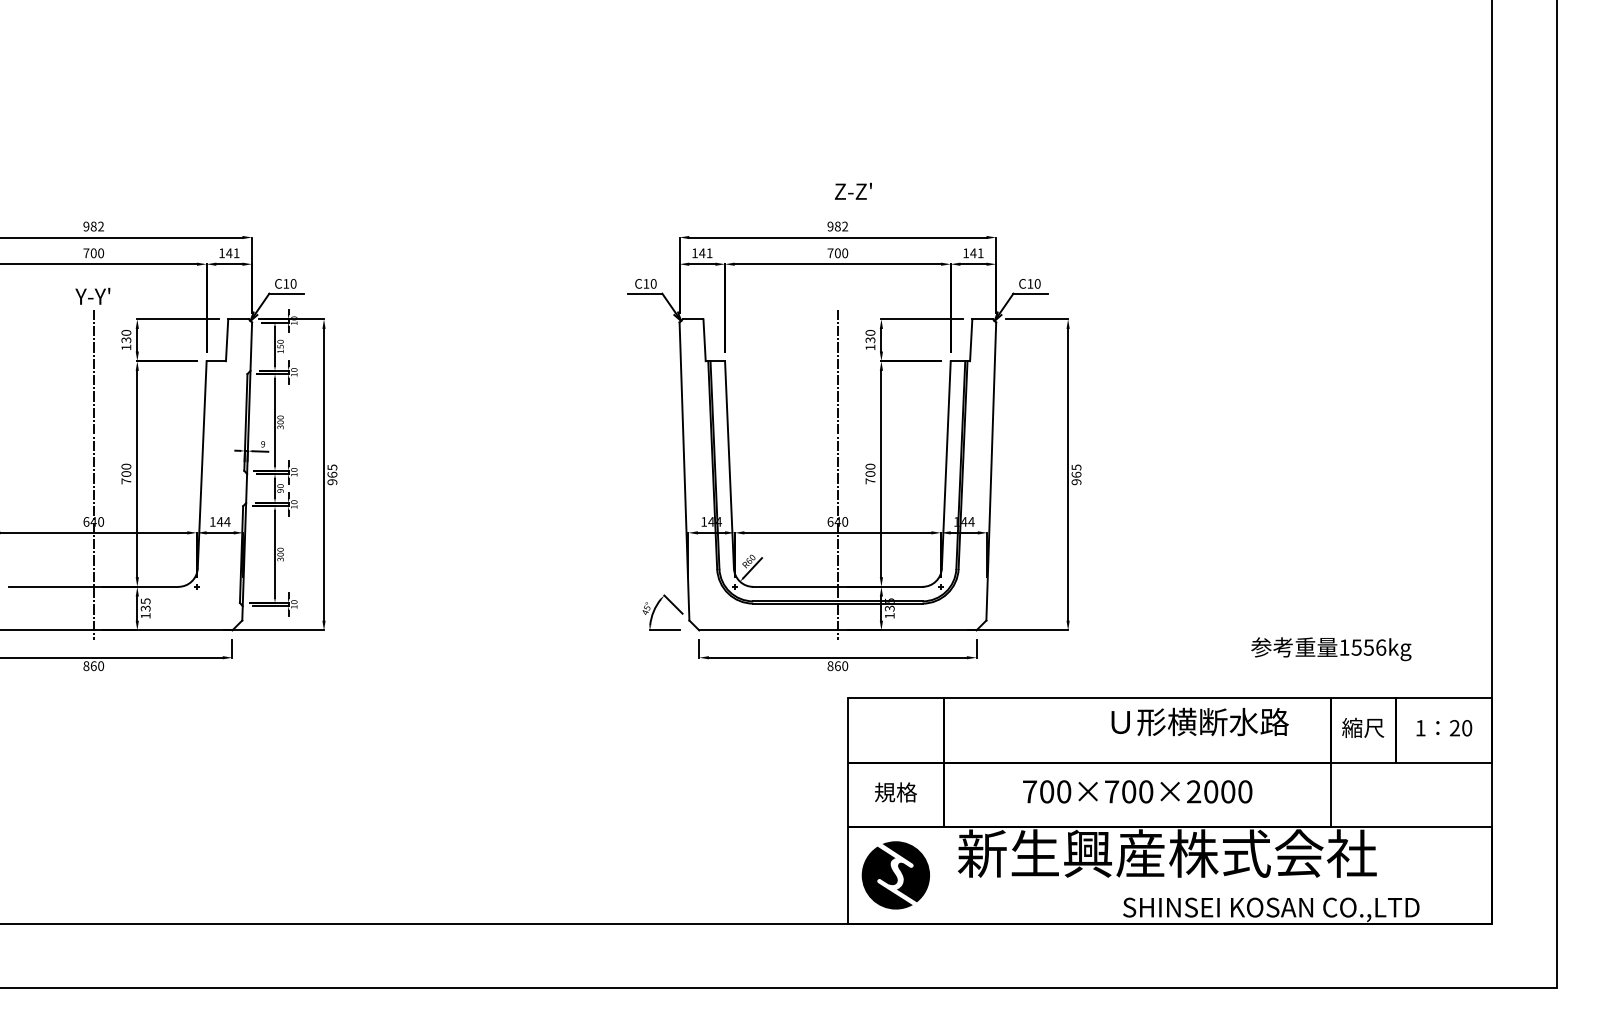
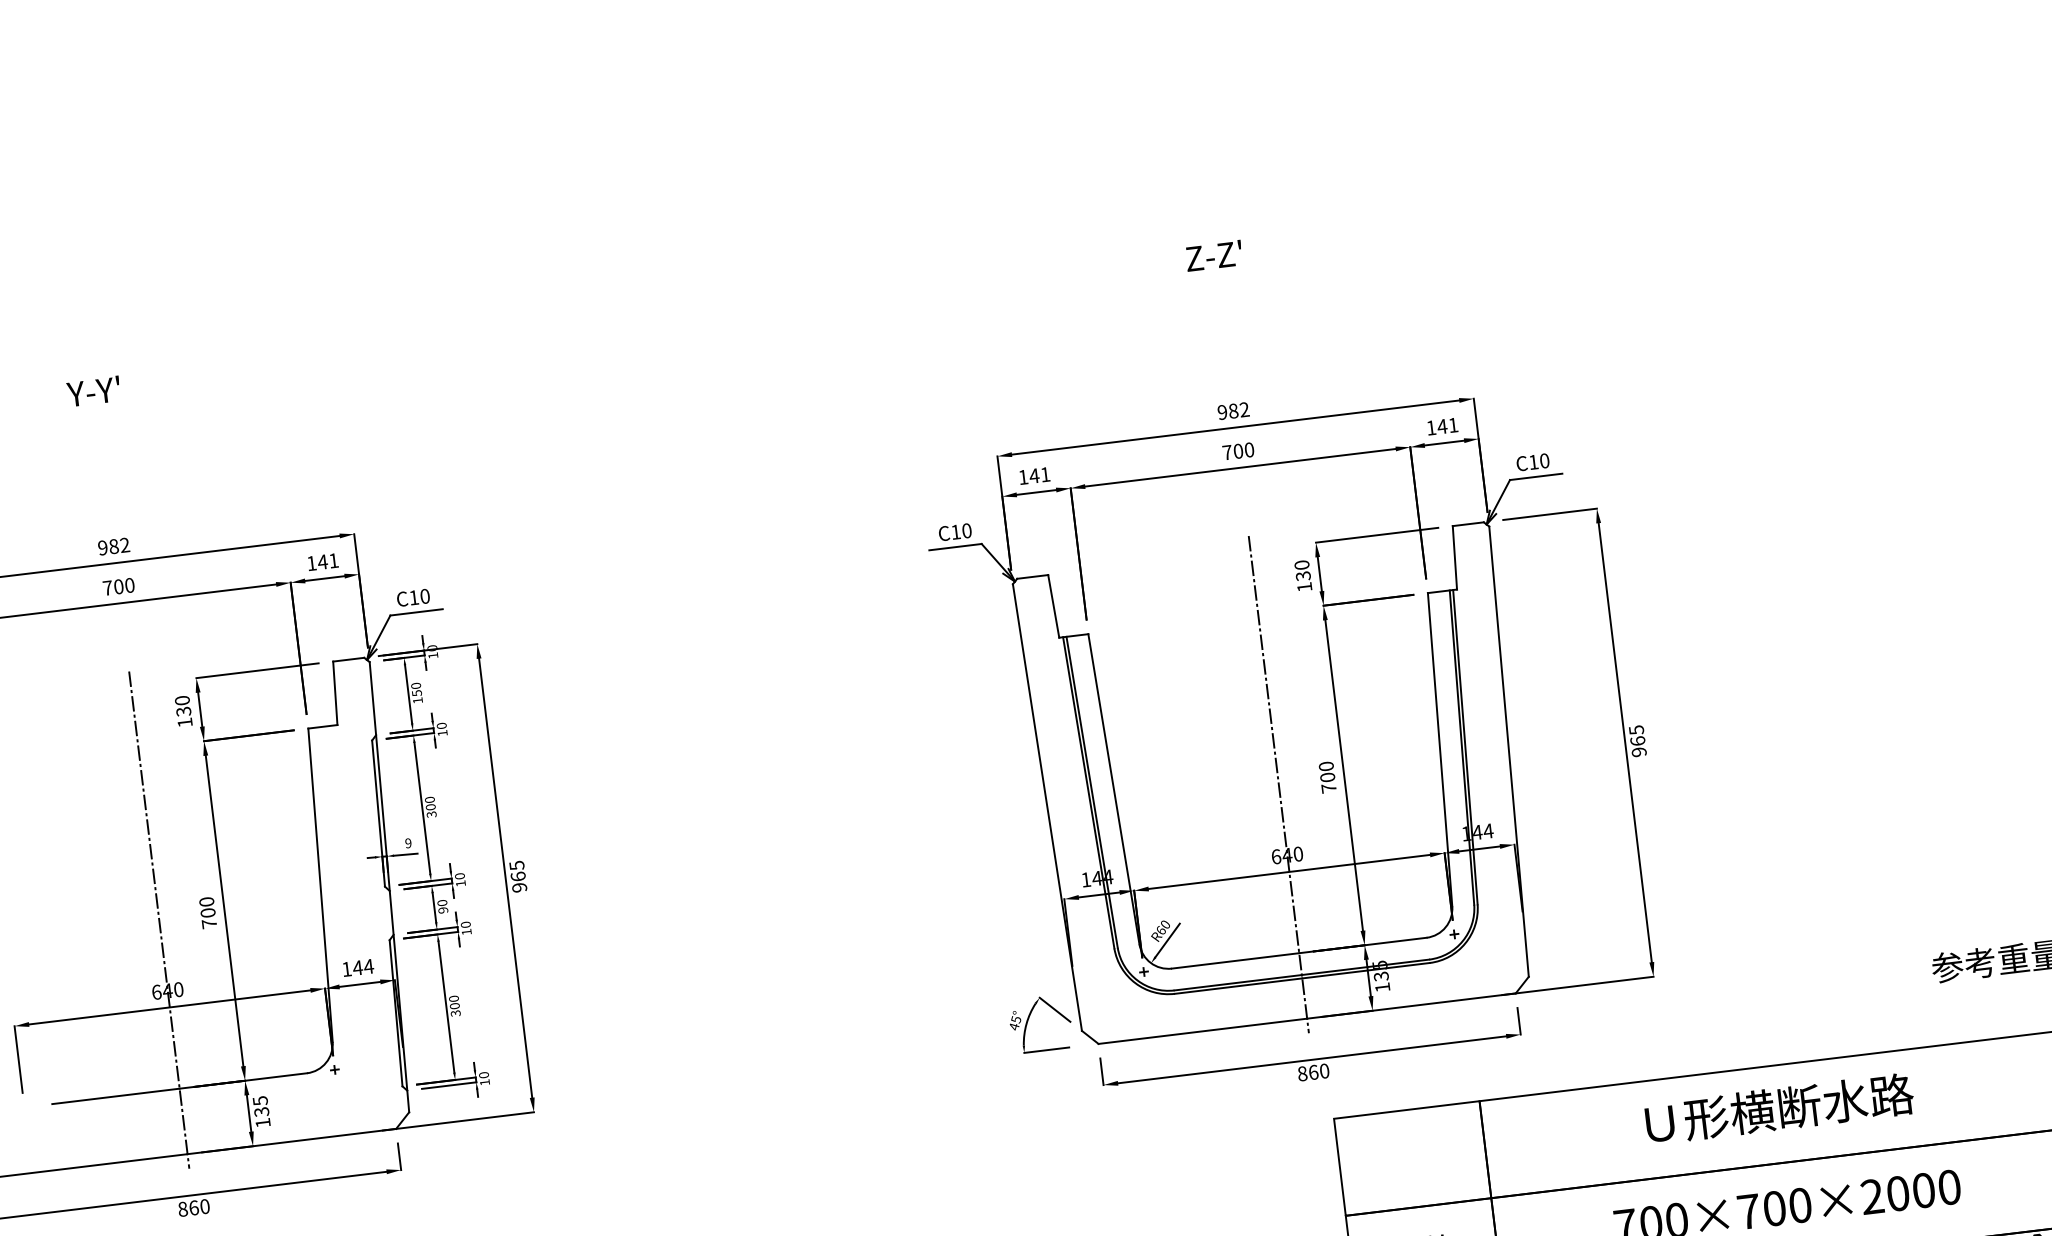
text: (853, 190) -> (1214, 254), moved
text: (92, 295) -> (93, 390), moved
text: (1199, 721) -> (1778, 1108), moved

